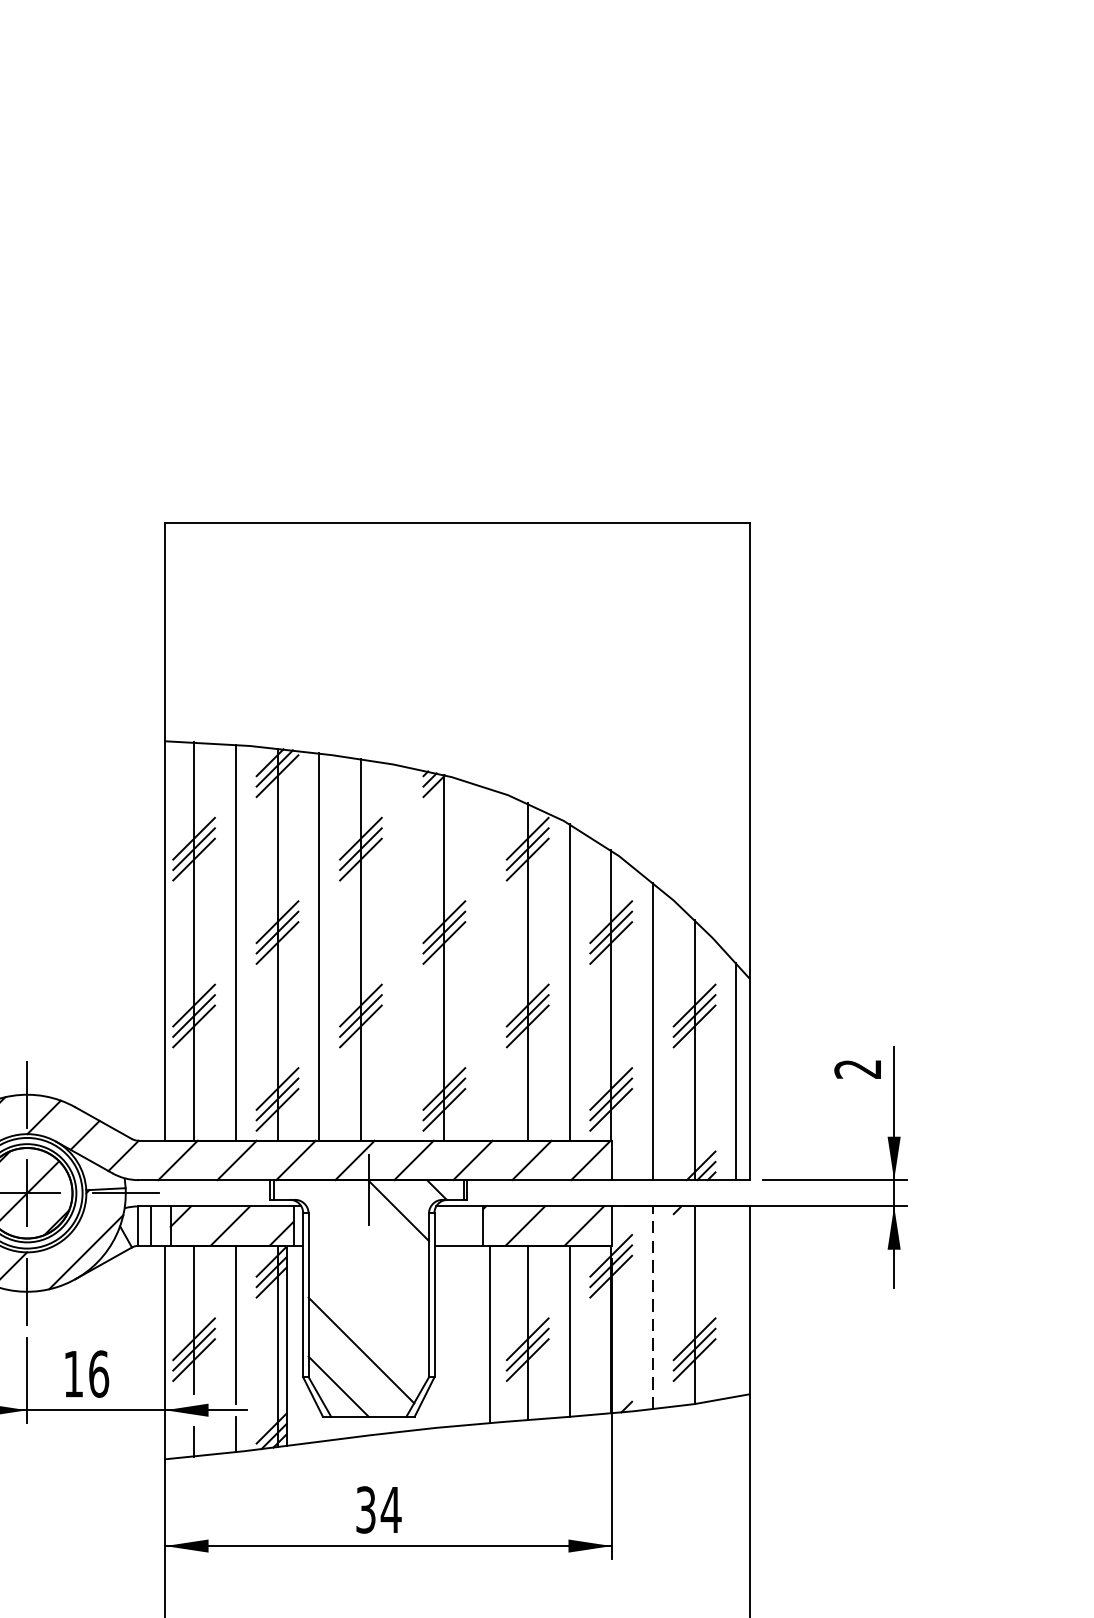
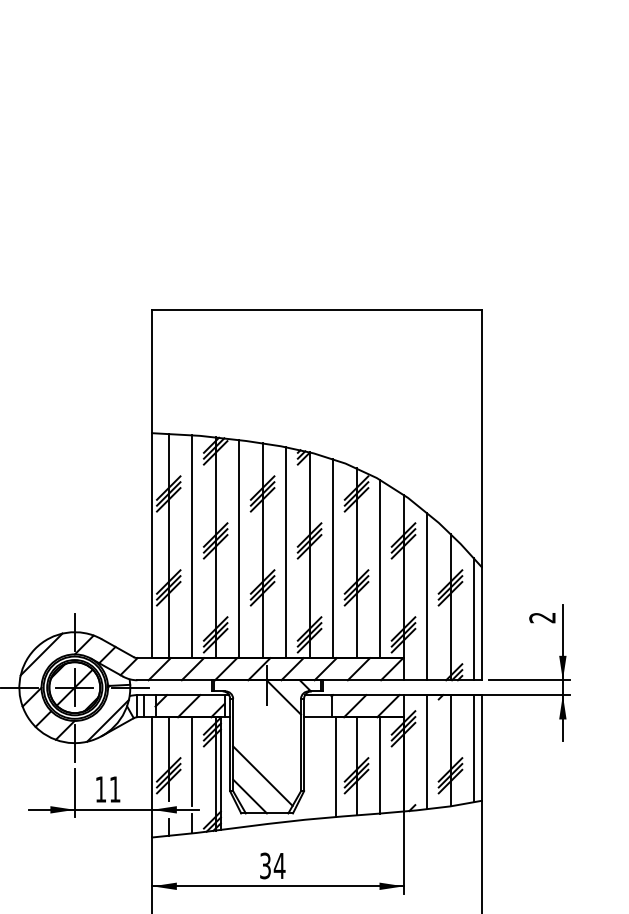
line: (403, 953) -> (286, 552), added
line: (486, 963) -> (333, 558), added
line: (737, 1301) -> (474, 748), added
line: (653, 1306) -> (427, 751), dashed -> solid
text: (97, 1374) -> (114, 789), 16 -> 11

